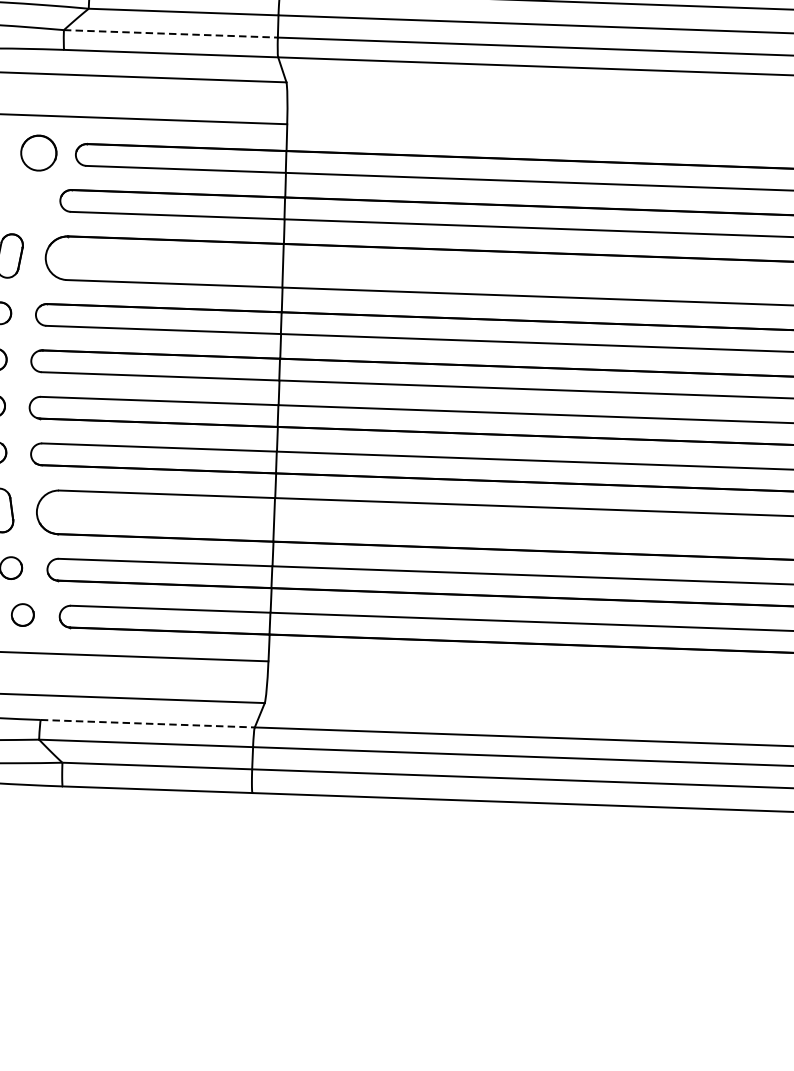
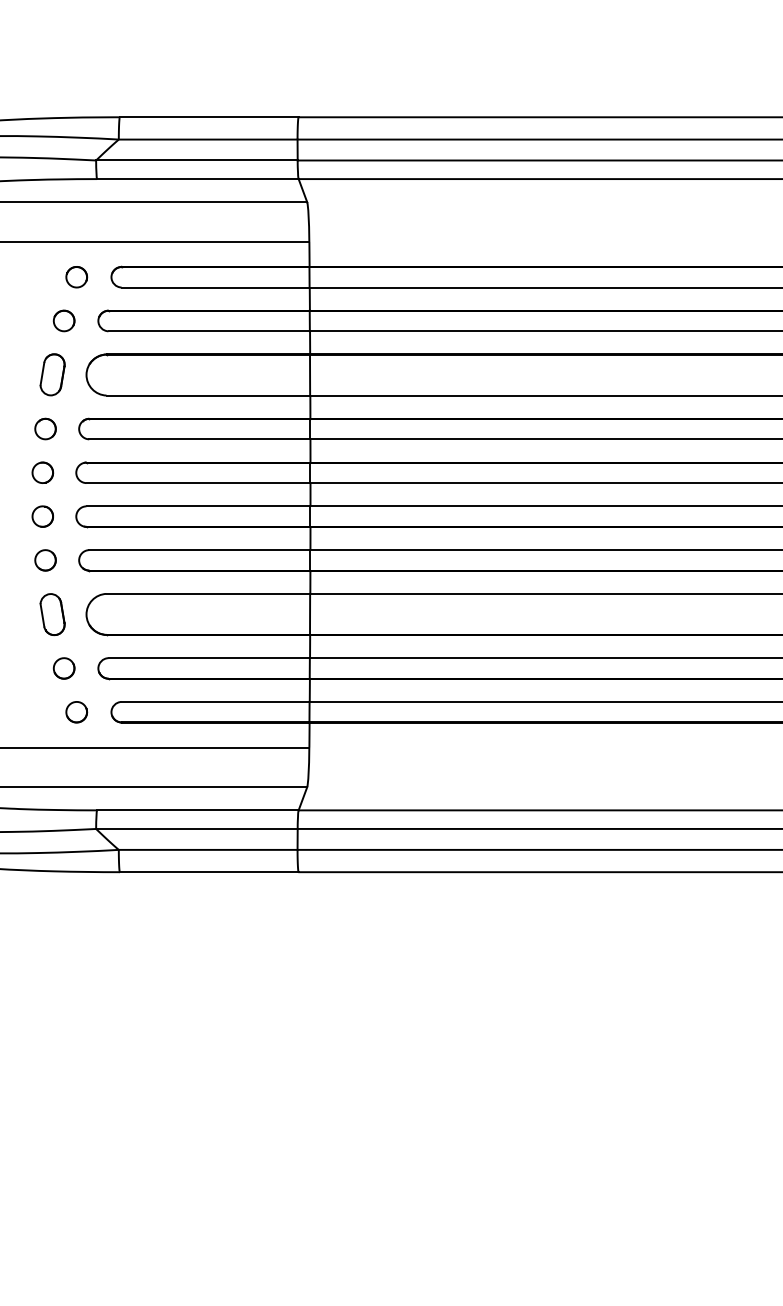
line: (170, 33) -> (196, 160), dashed -> solid
part: (38, 153) -> (76, 277), size x0.62
part: (23, 198) -> (63, 320), added
line: (147, 723) -> (197, 810), dashed -> solid

